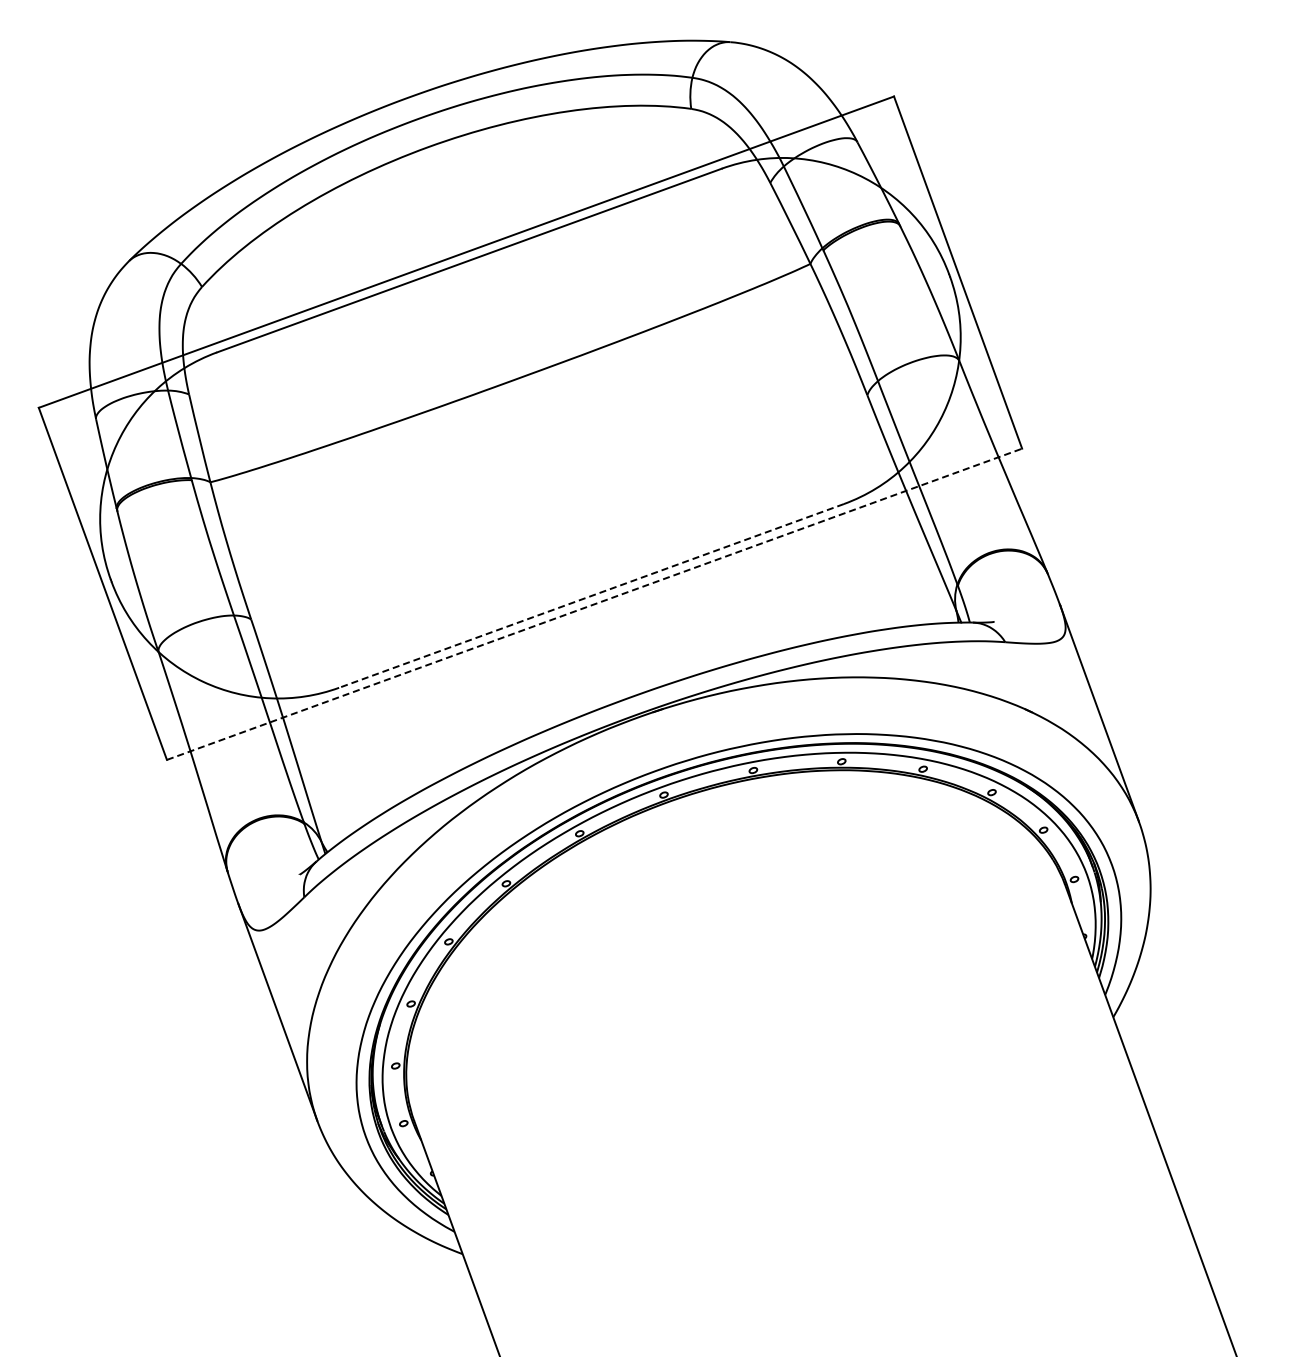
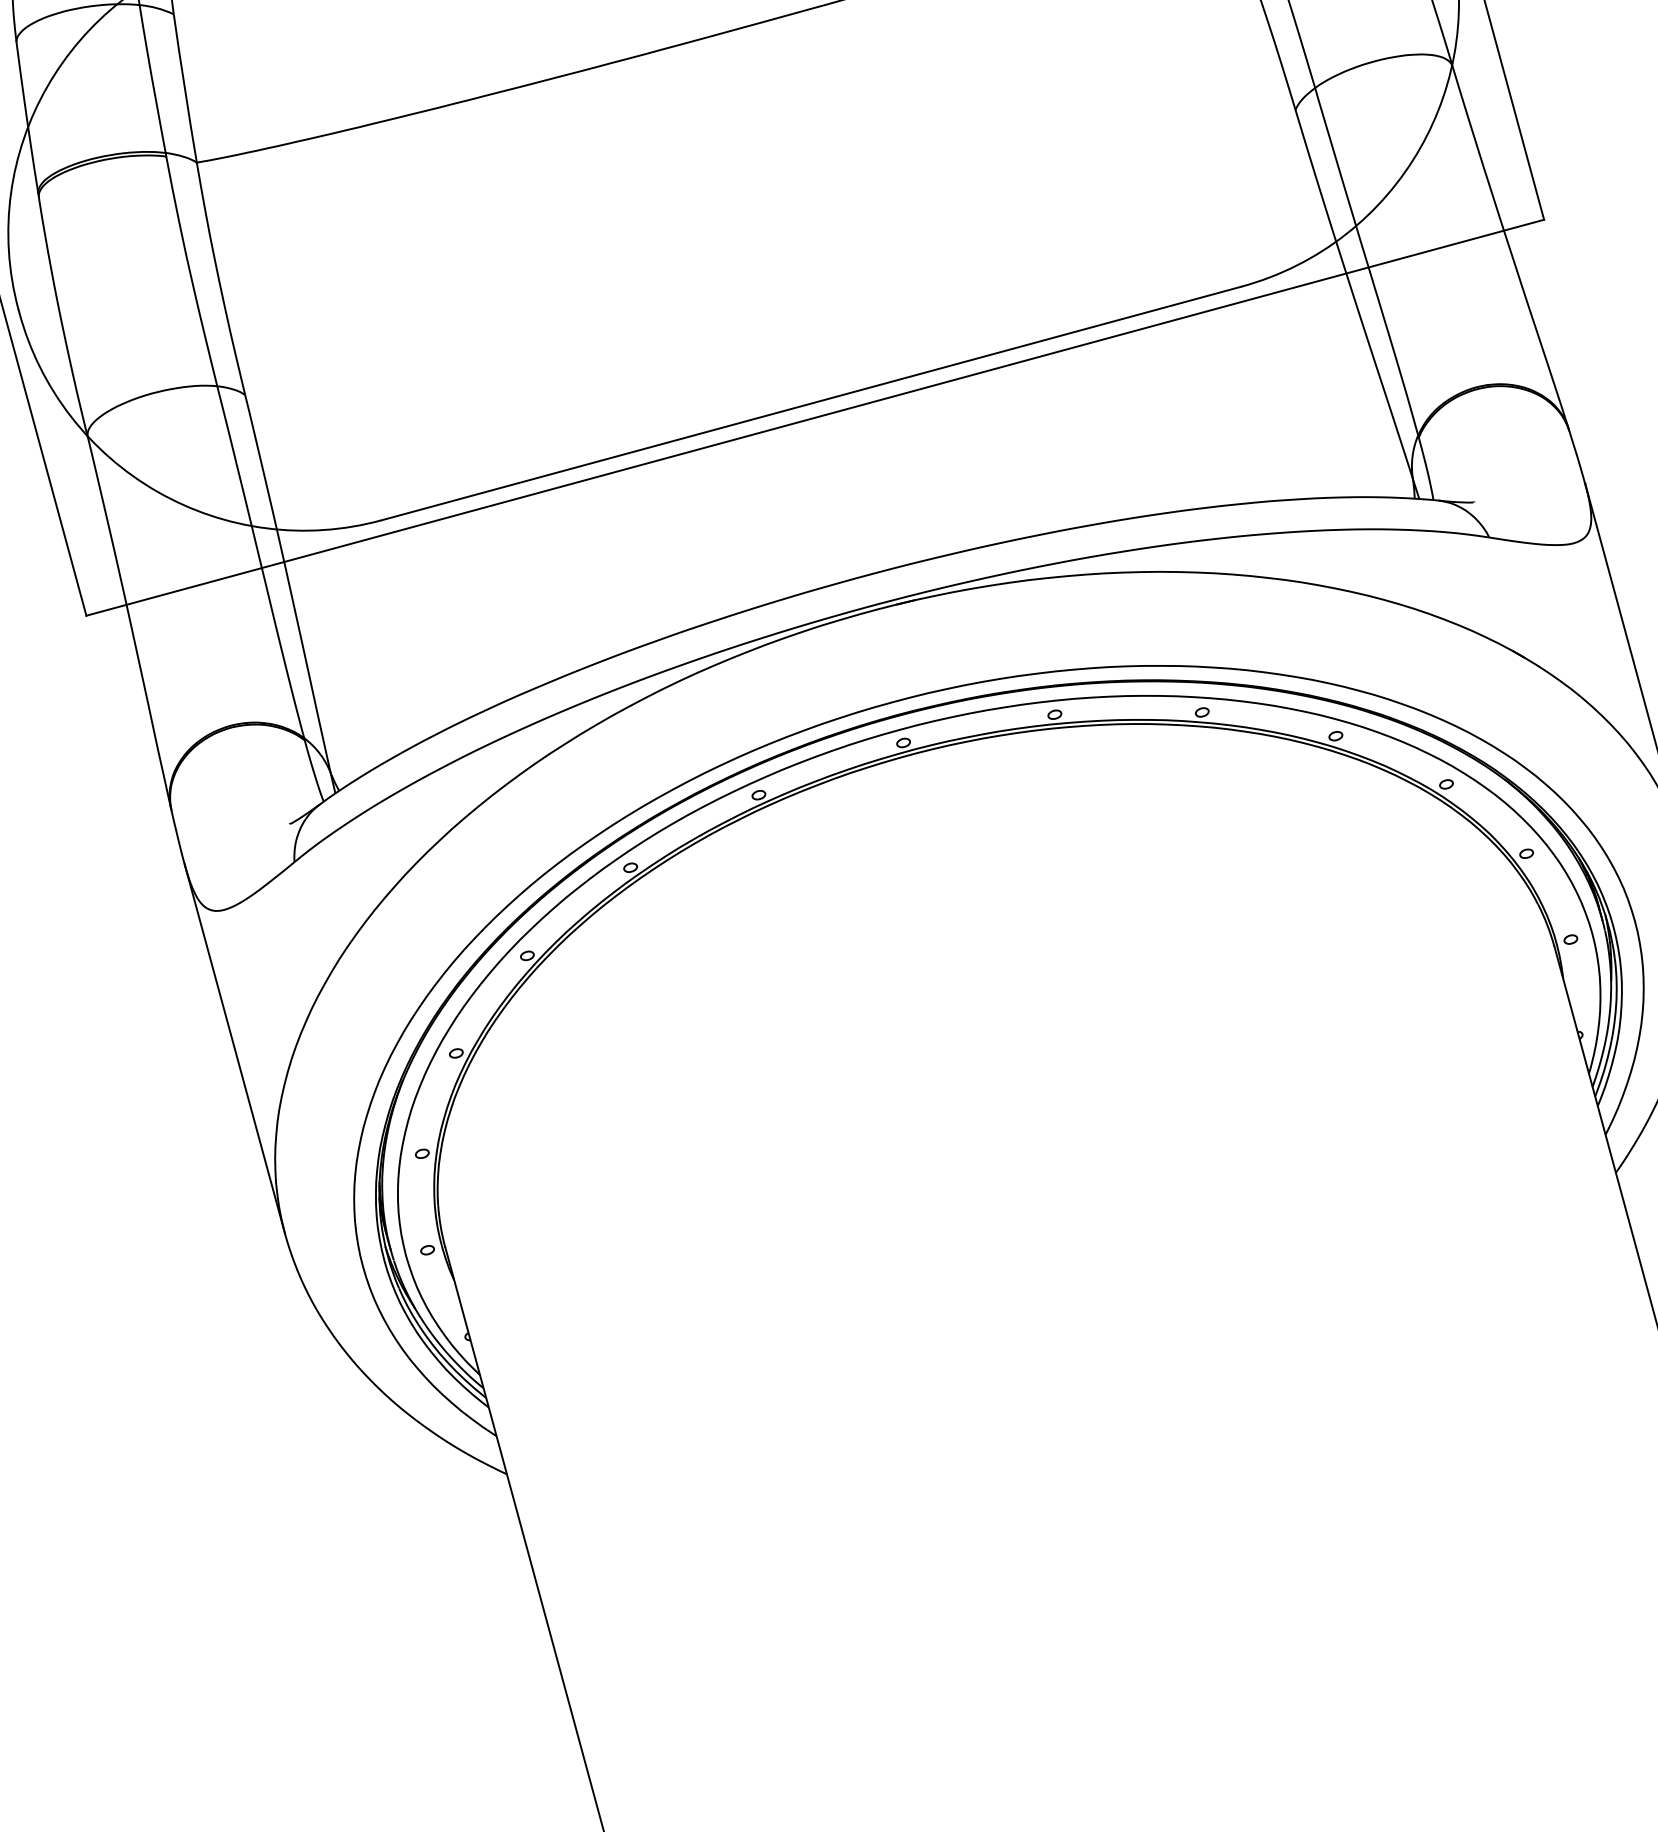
line: (591, 595) -> (811, 402), dashed -> solid
line: (595, 604) -> (816, 418), dashed -> solid

